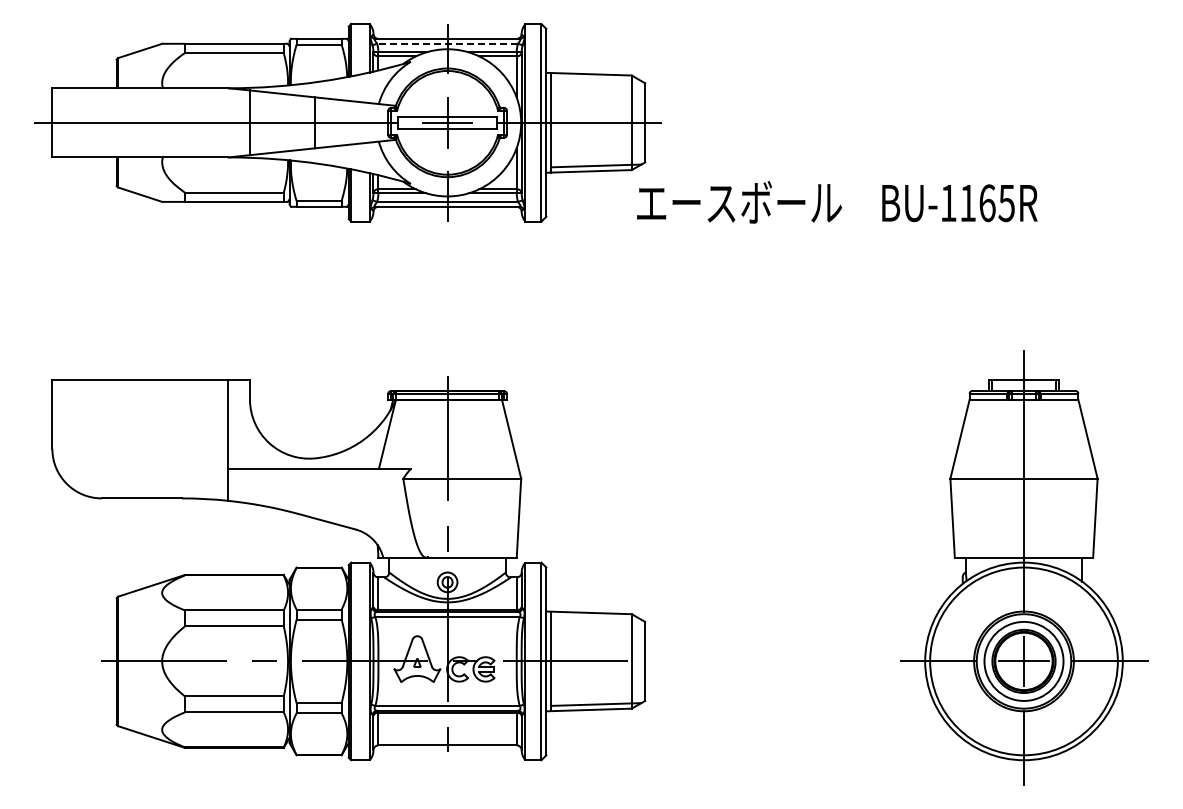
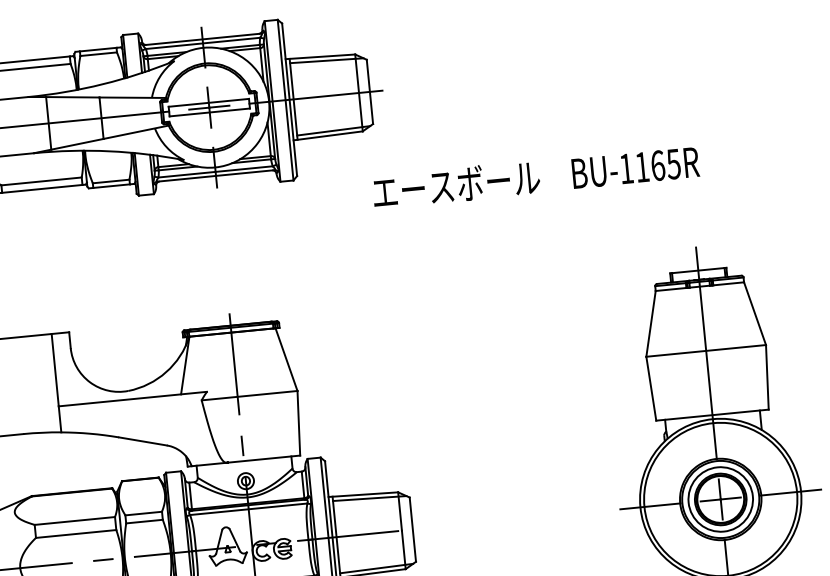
line: (447, 43) -> (202, 43), dashed -> solid
line: (596, 79) -> (326, 60), added
text: (837, 202) -> (536, 177), moved
line: (596, 617) -> (369, 497), added

